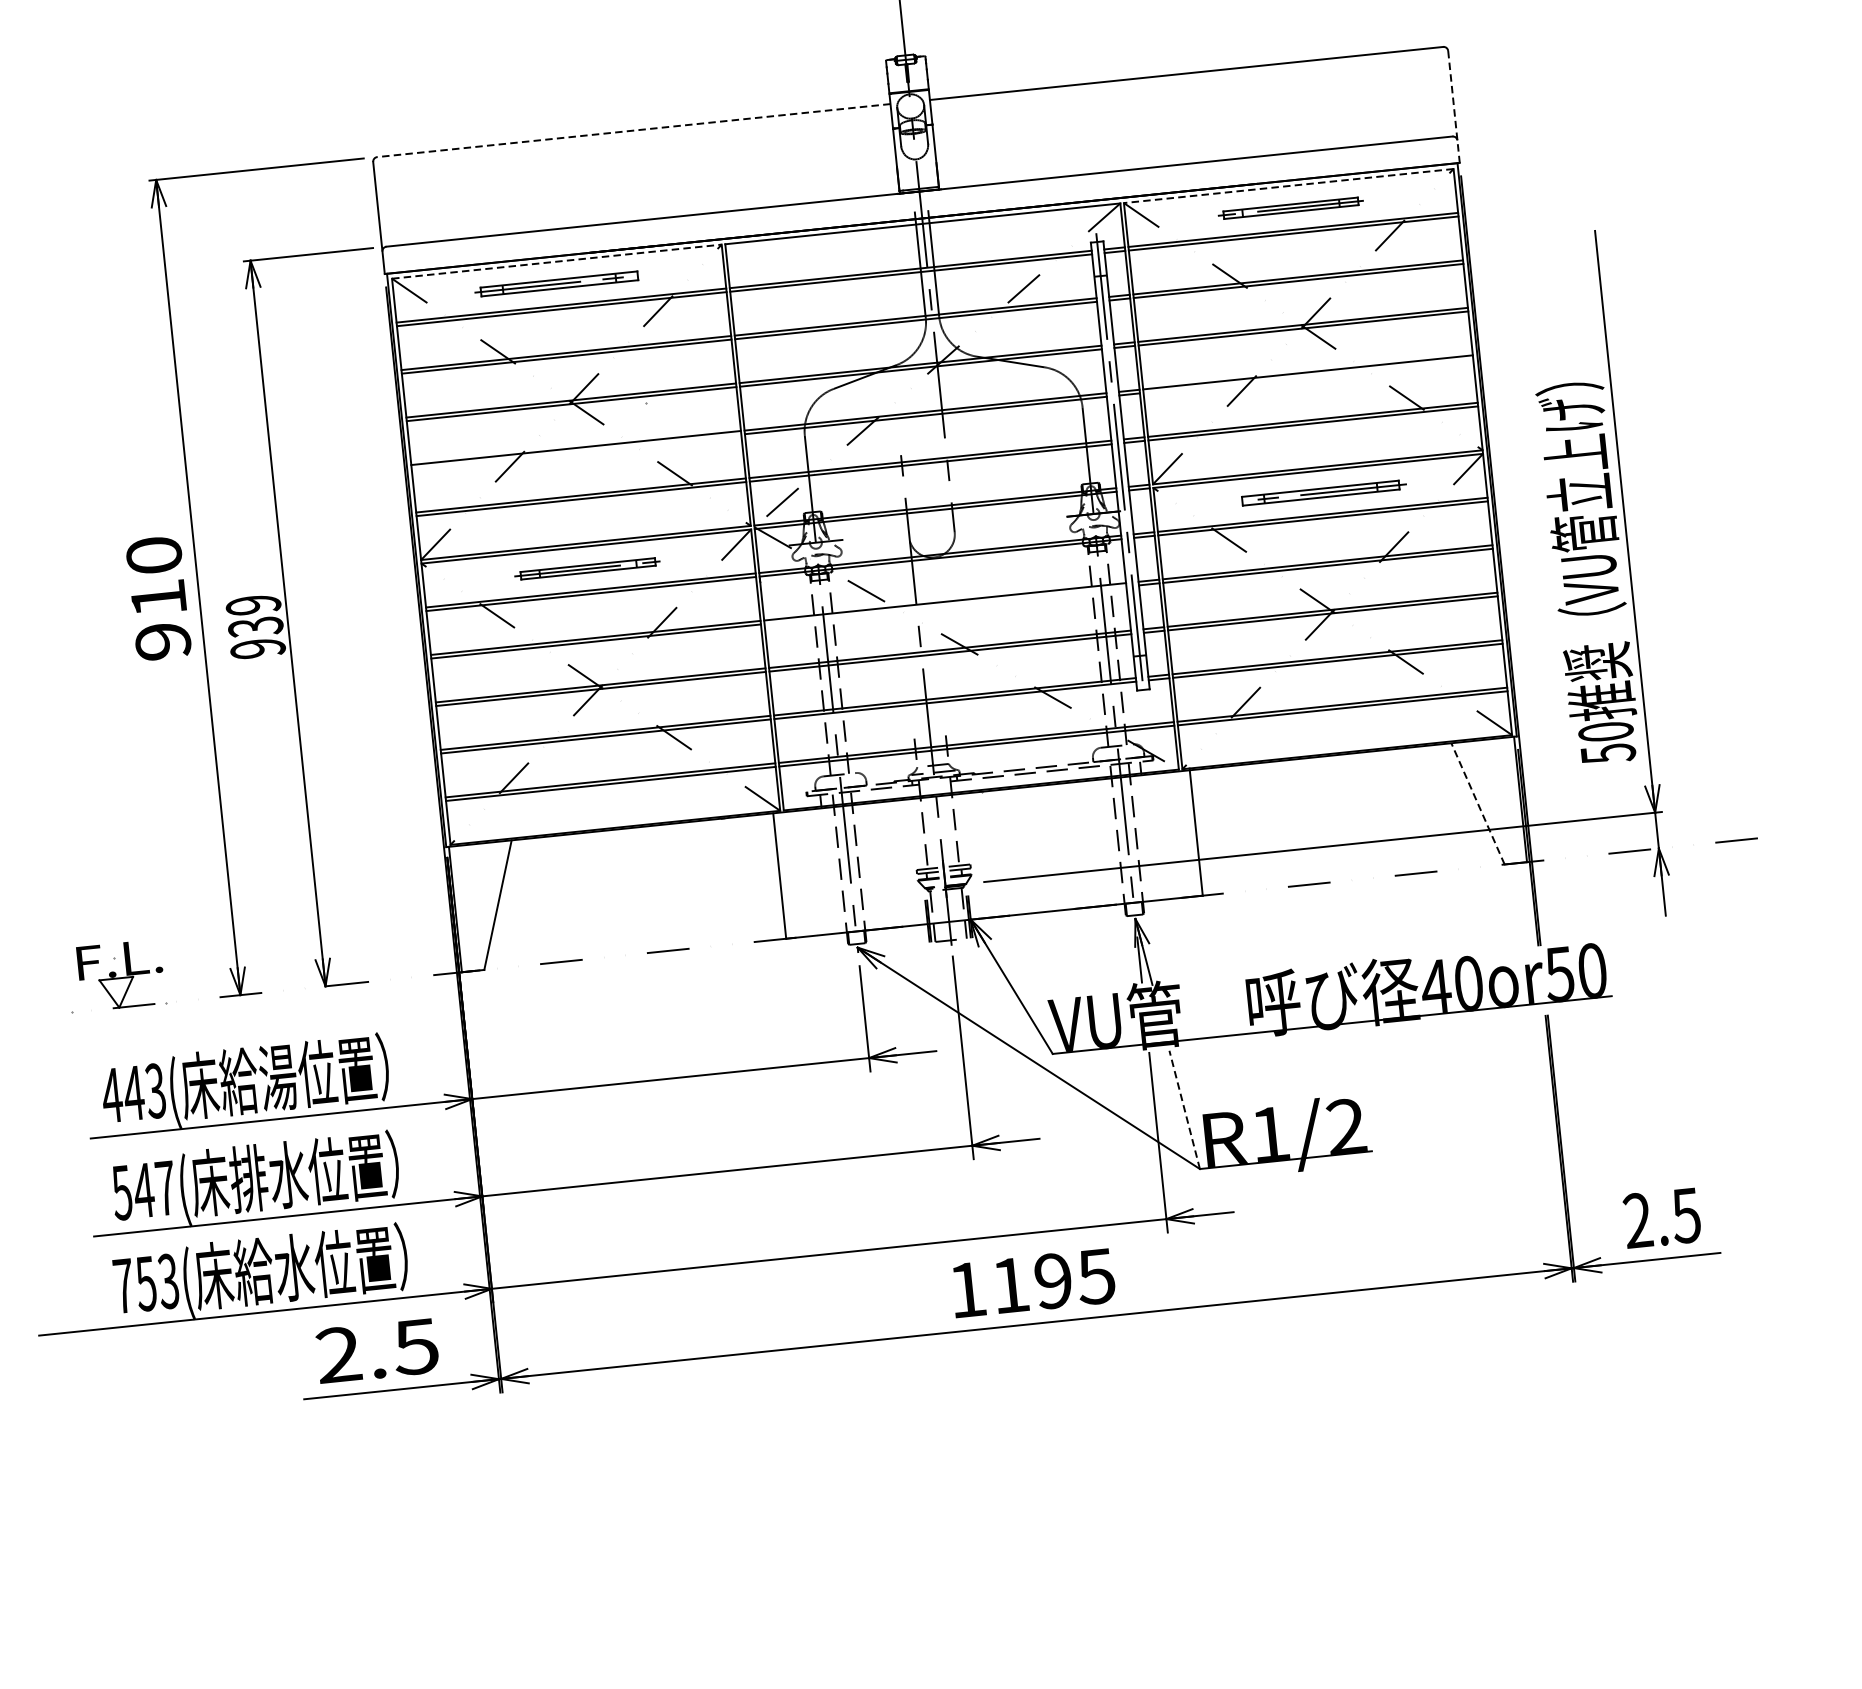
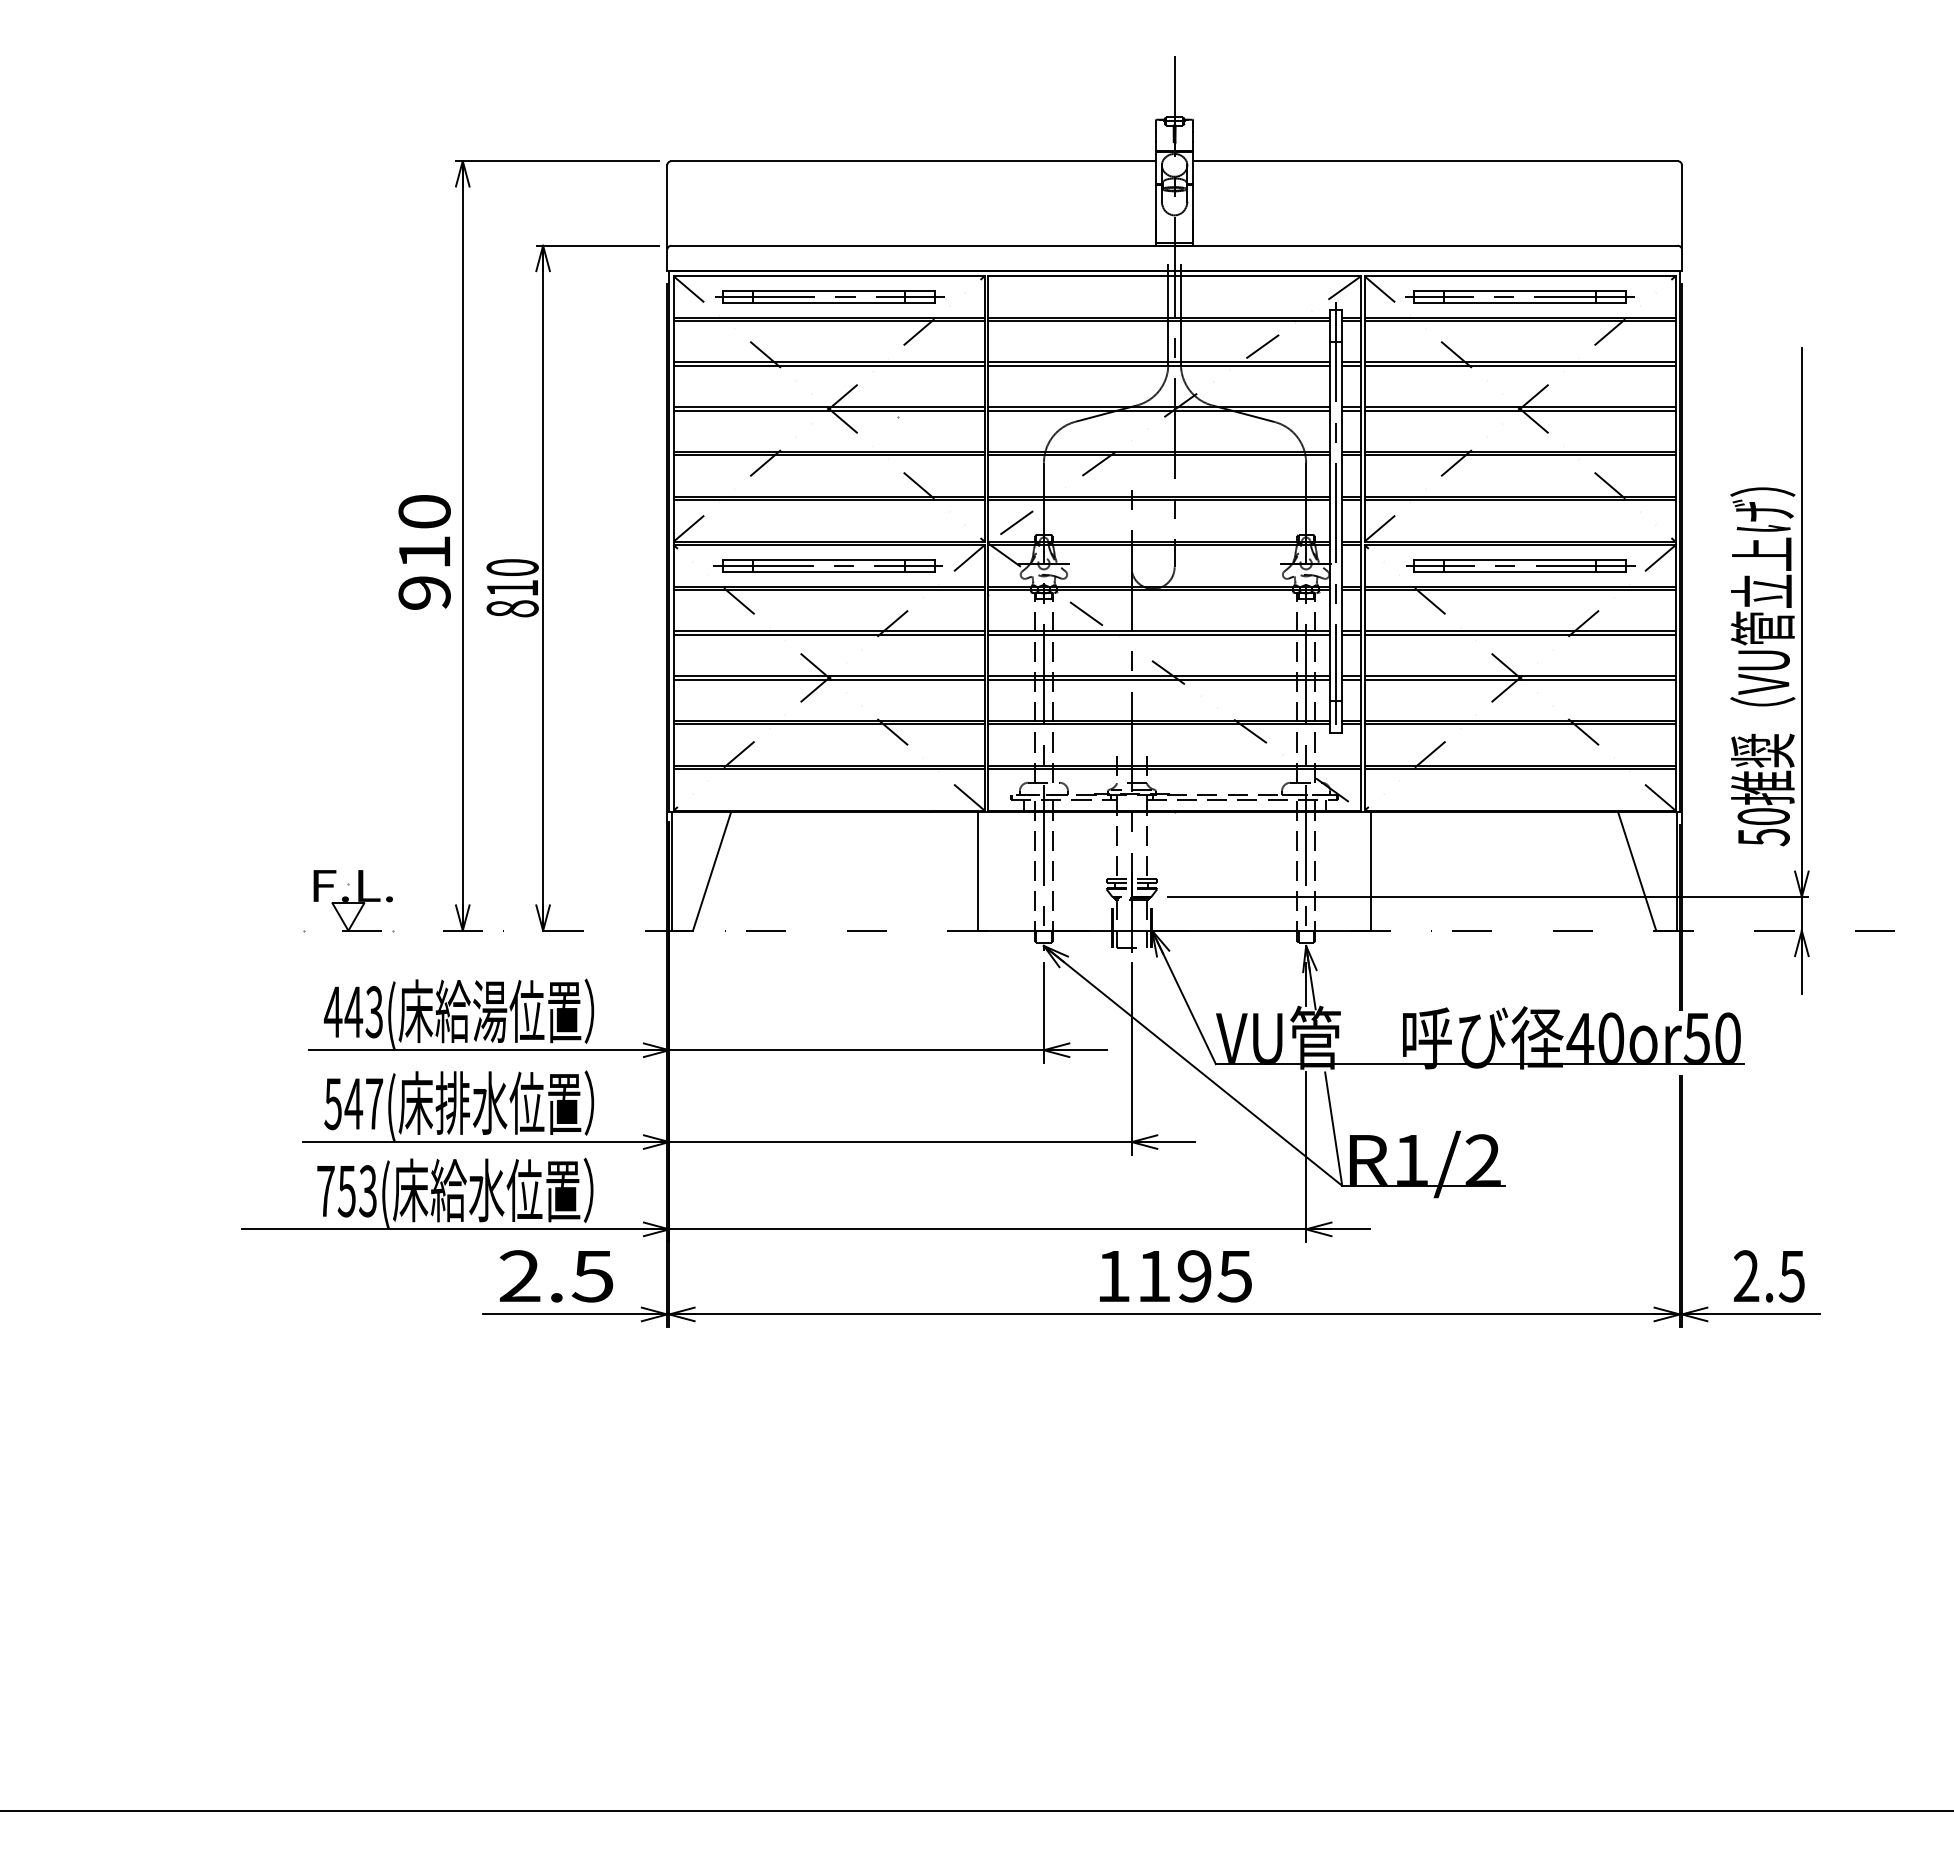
line: (1454, 107) -> (1682, 218), dashed -> solid
line: (633, 130) -> (913, 161), dashed -> solid
line: (1289, 186) -> (1520, 276), dashed -> solid
part: (1290, 207) -> (1519, 296), size x1.67
line: (557, 261) -> (829, 276), dashed -> solid
part: (559, 283) -> (829, 296), size x1.43
line: (1307, 376) -> (1519, 455), added
line: (575, 451) -> (828, 455), added
part: (1320, 492) -> (1520, 565), size x1.43
part: (586, 568) -> (827, 565), size x1.67
line: (944, 605) -> (1158, 634), added
text: (255, 627) -> (512, 588), 939 -> 810
line: (1478, 803) -> (1637, 871), dashed -> solid
line: (1184, 1109) -> (1333, 1128), dashed -> solid

